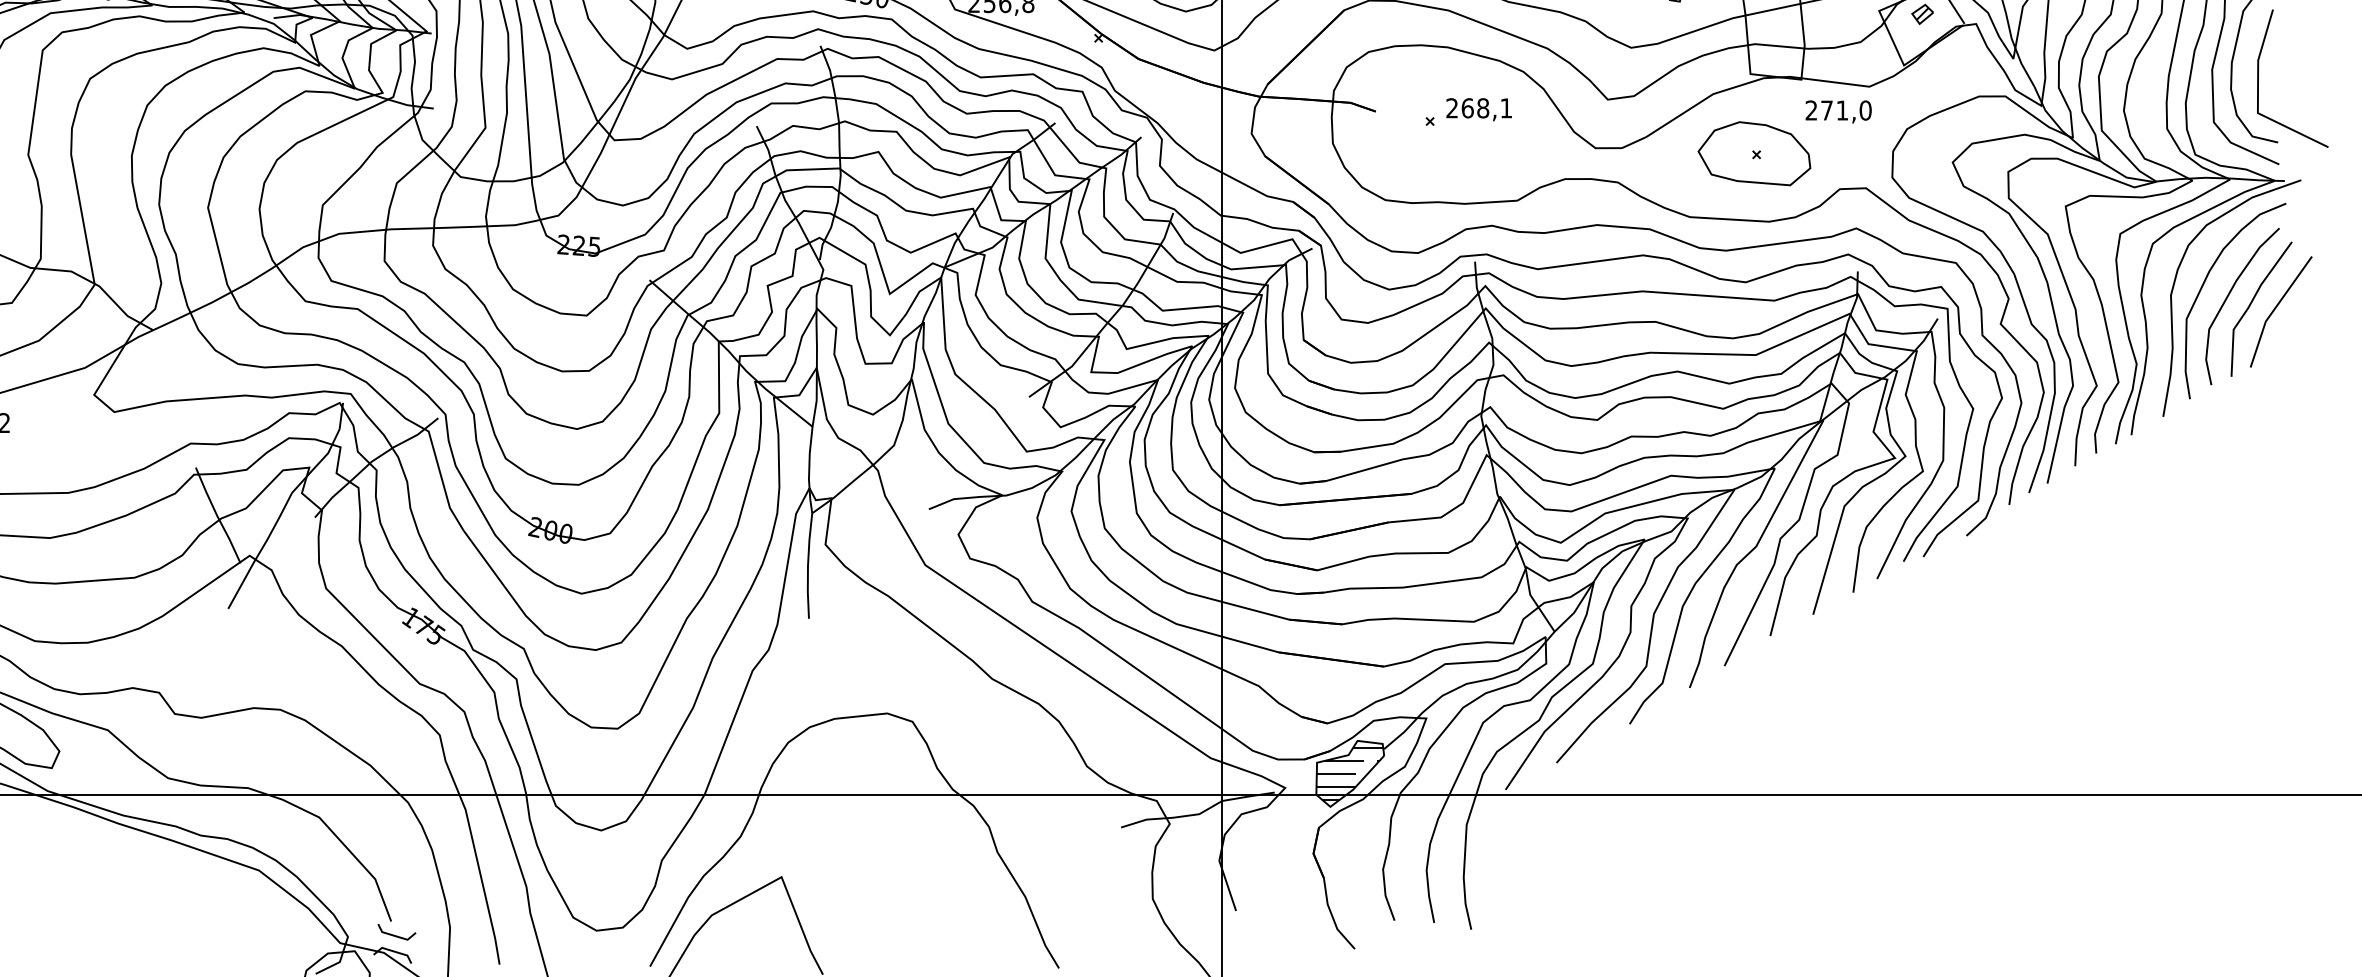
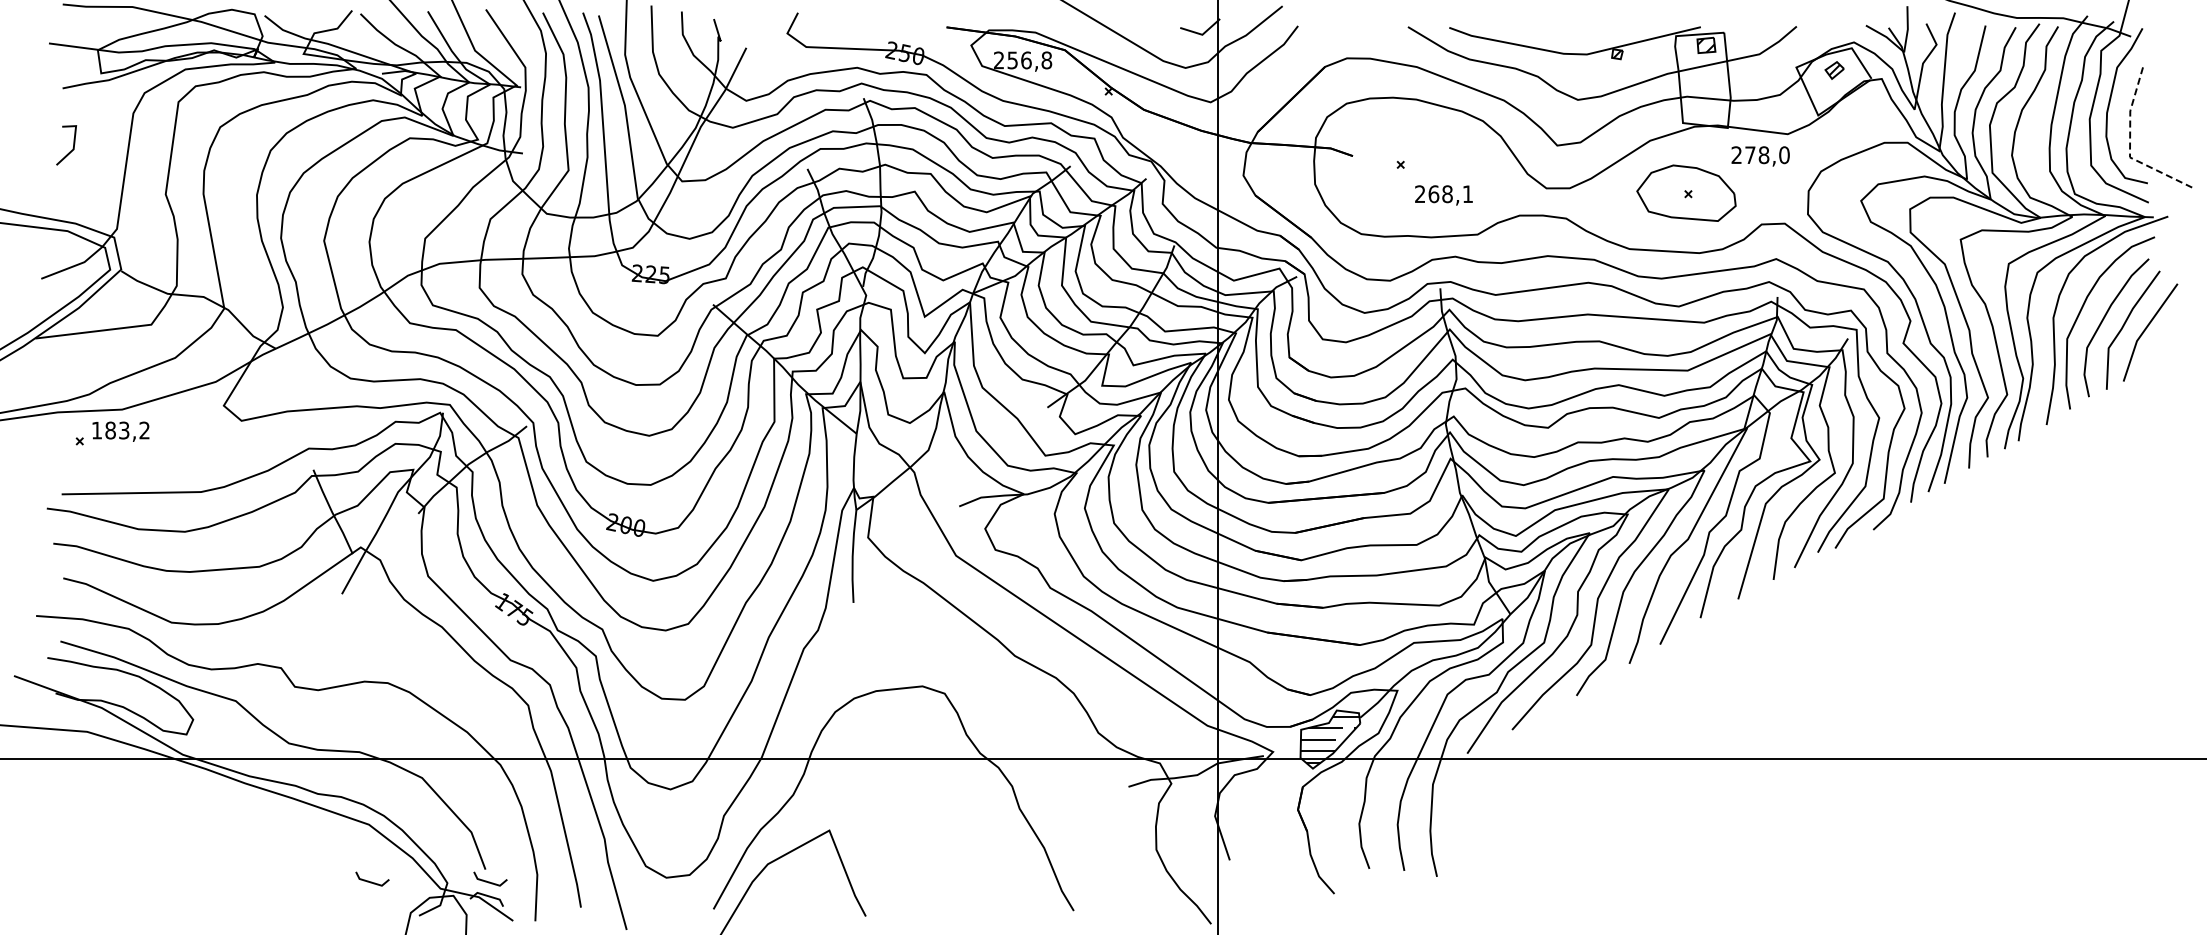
line: (2258, 99) -> (2130, 145), solid -> dashed
text: (1478, 109) -> (1443, 195), moved
text: (1841, 110) -> (1763, 155), 271,0 -> 278,0
line: (261, 934) -> (371, 881), added

